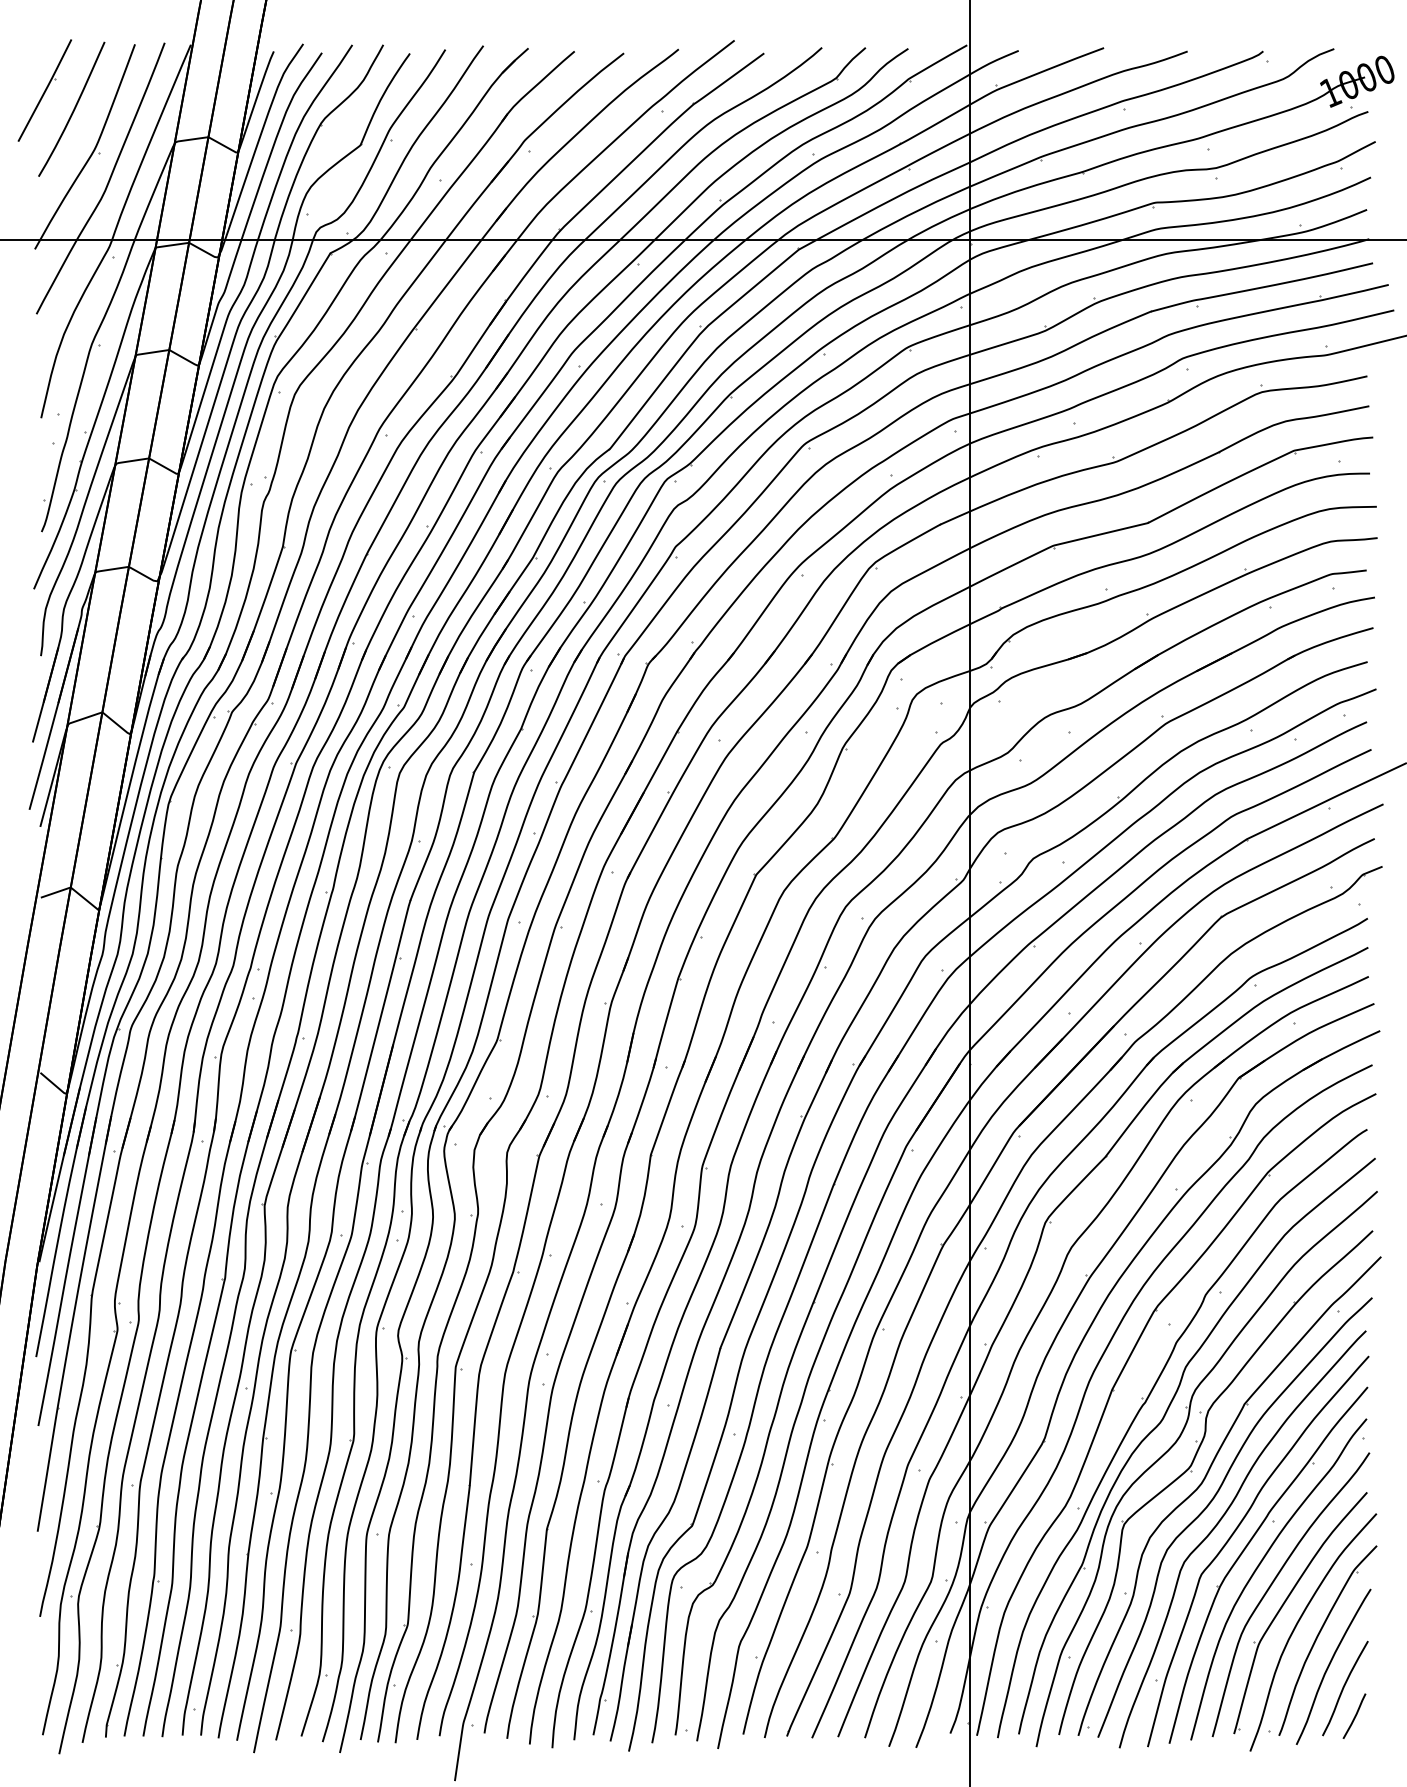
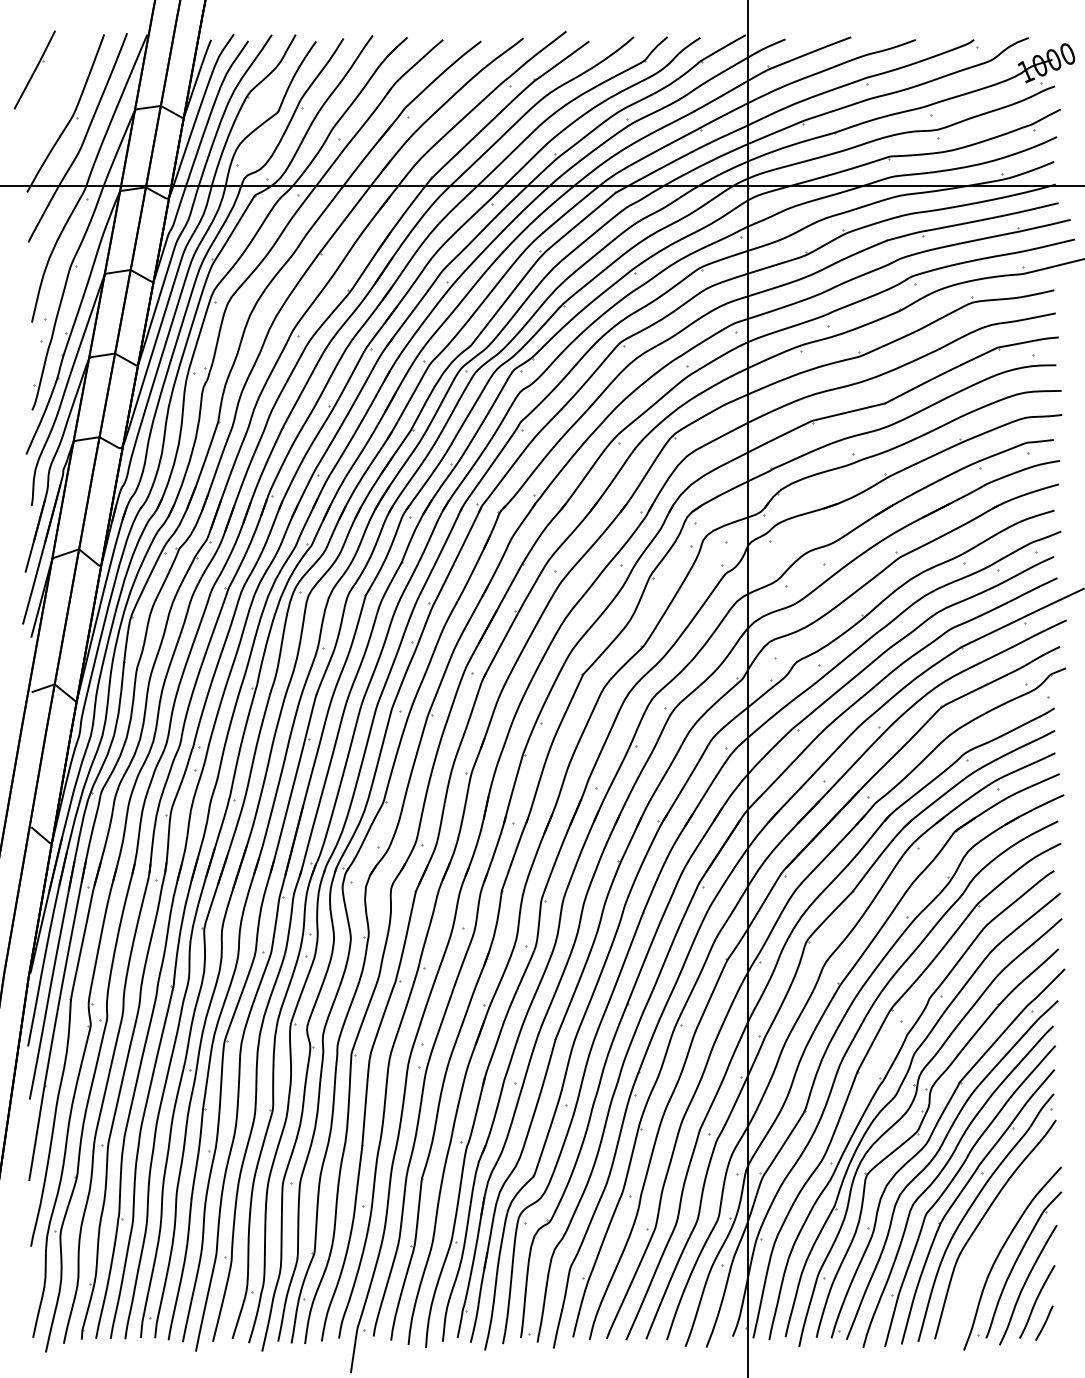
curve: (73, 108) -> (56, 83), removed
part: (1284, 1604) -> (990, 1237), removed

